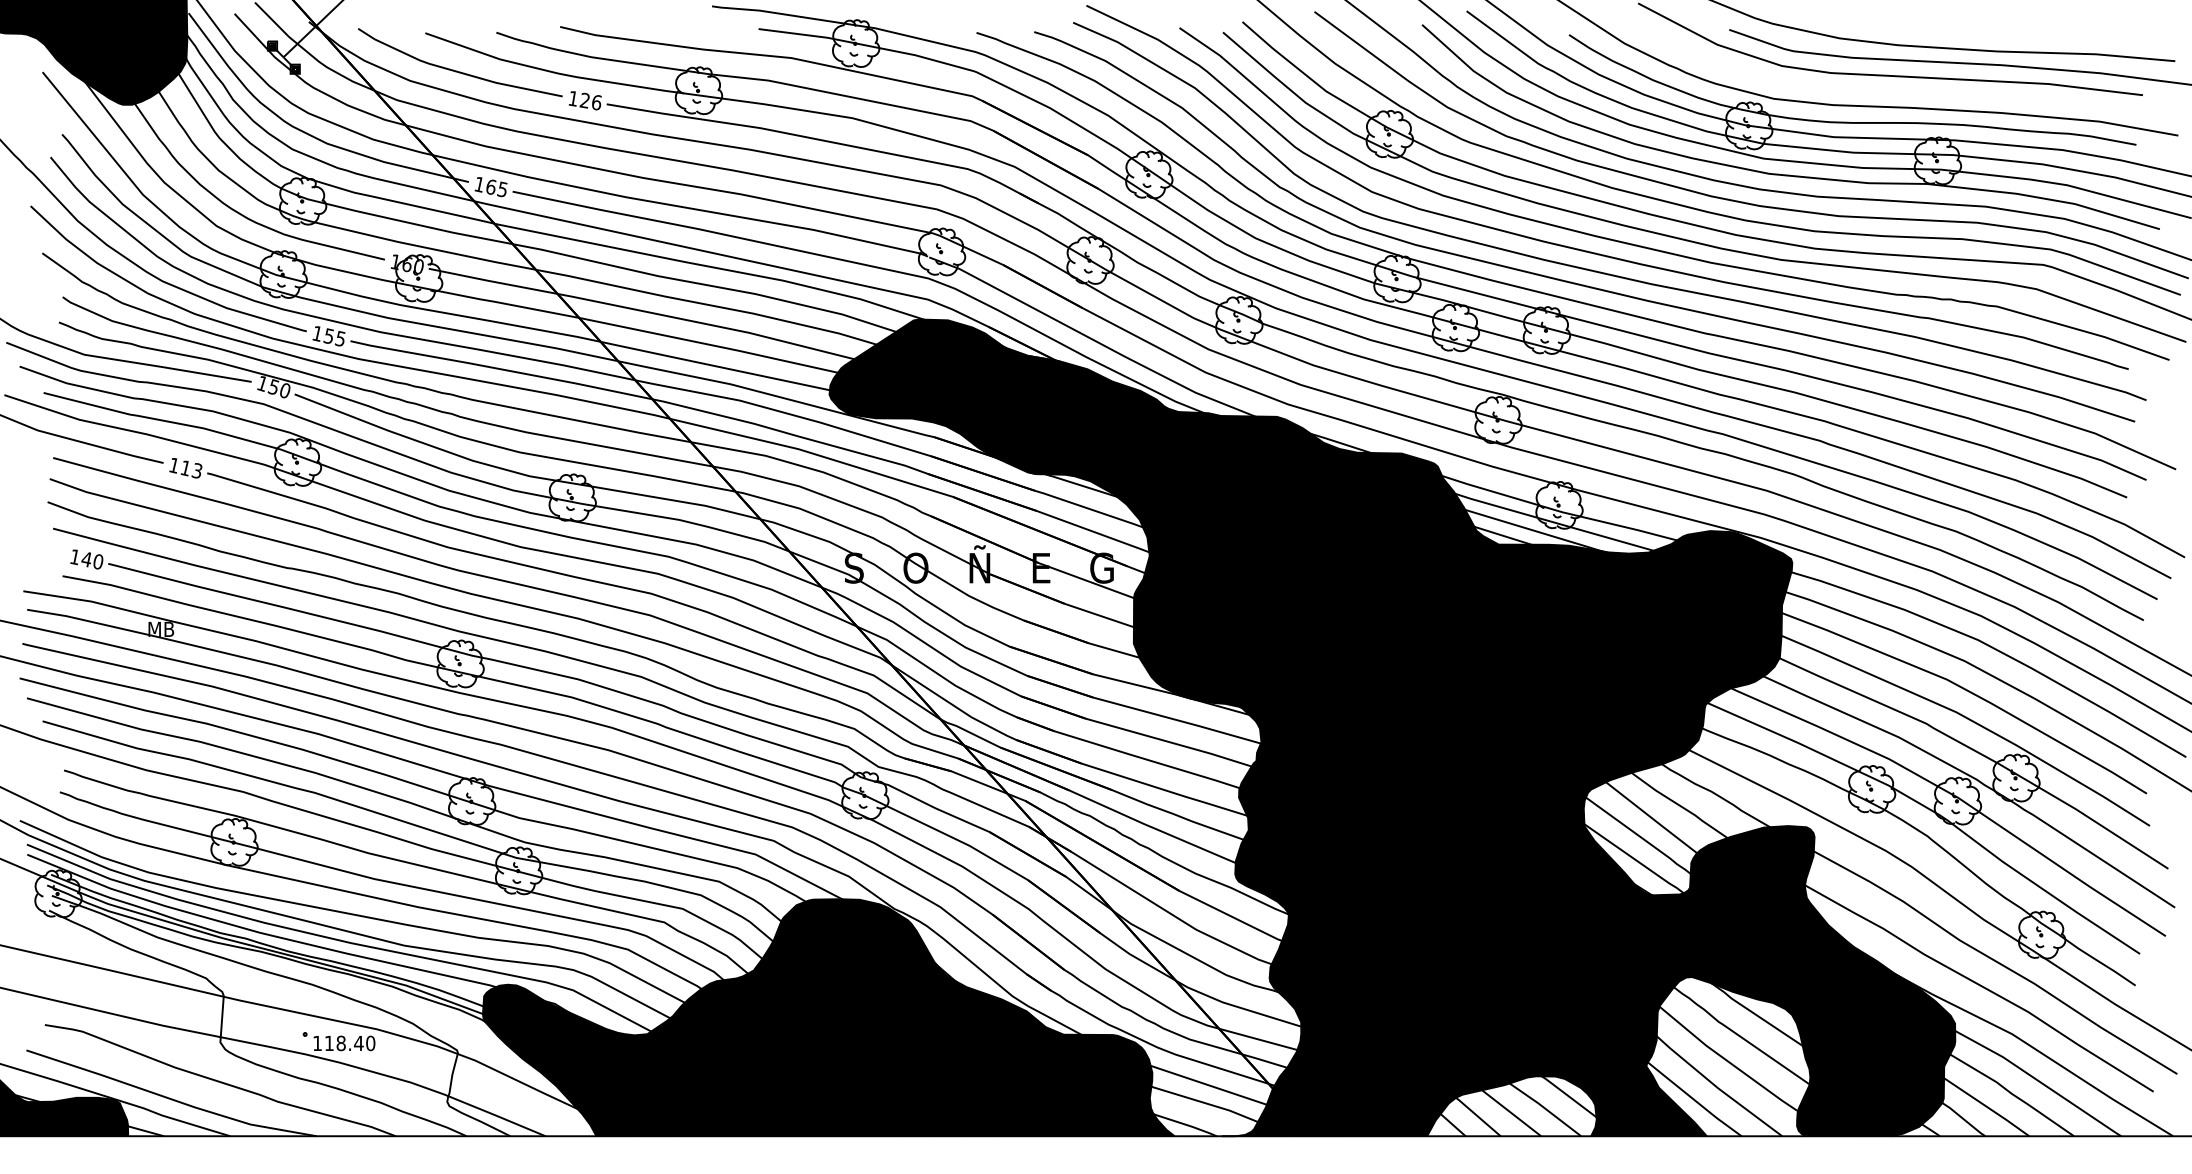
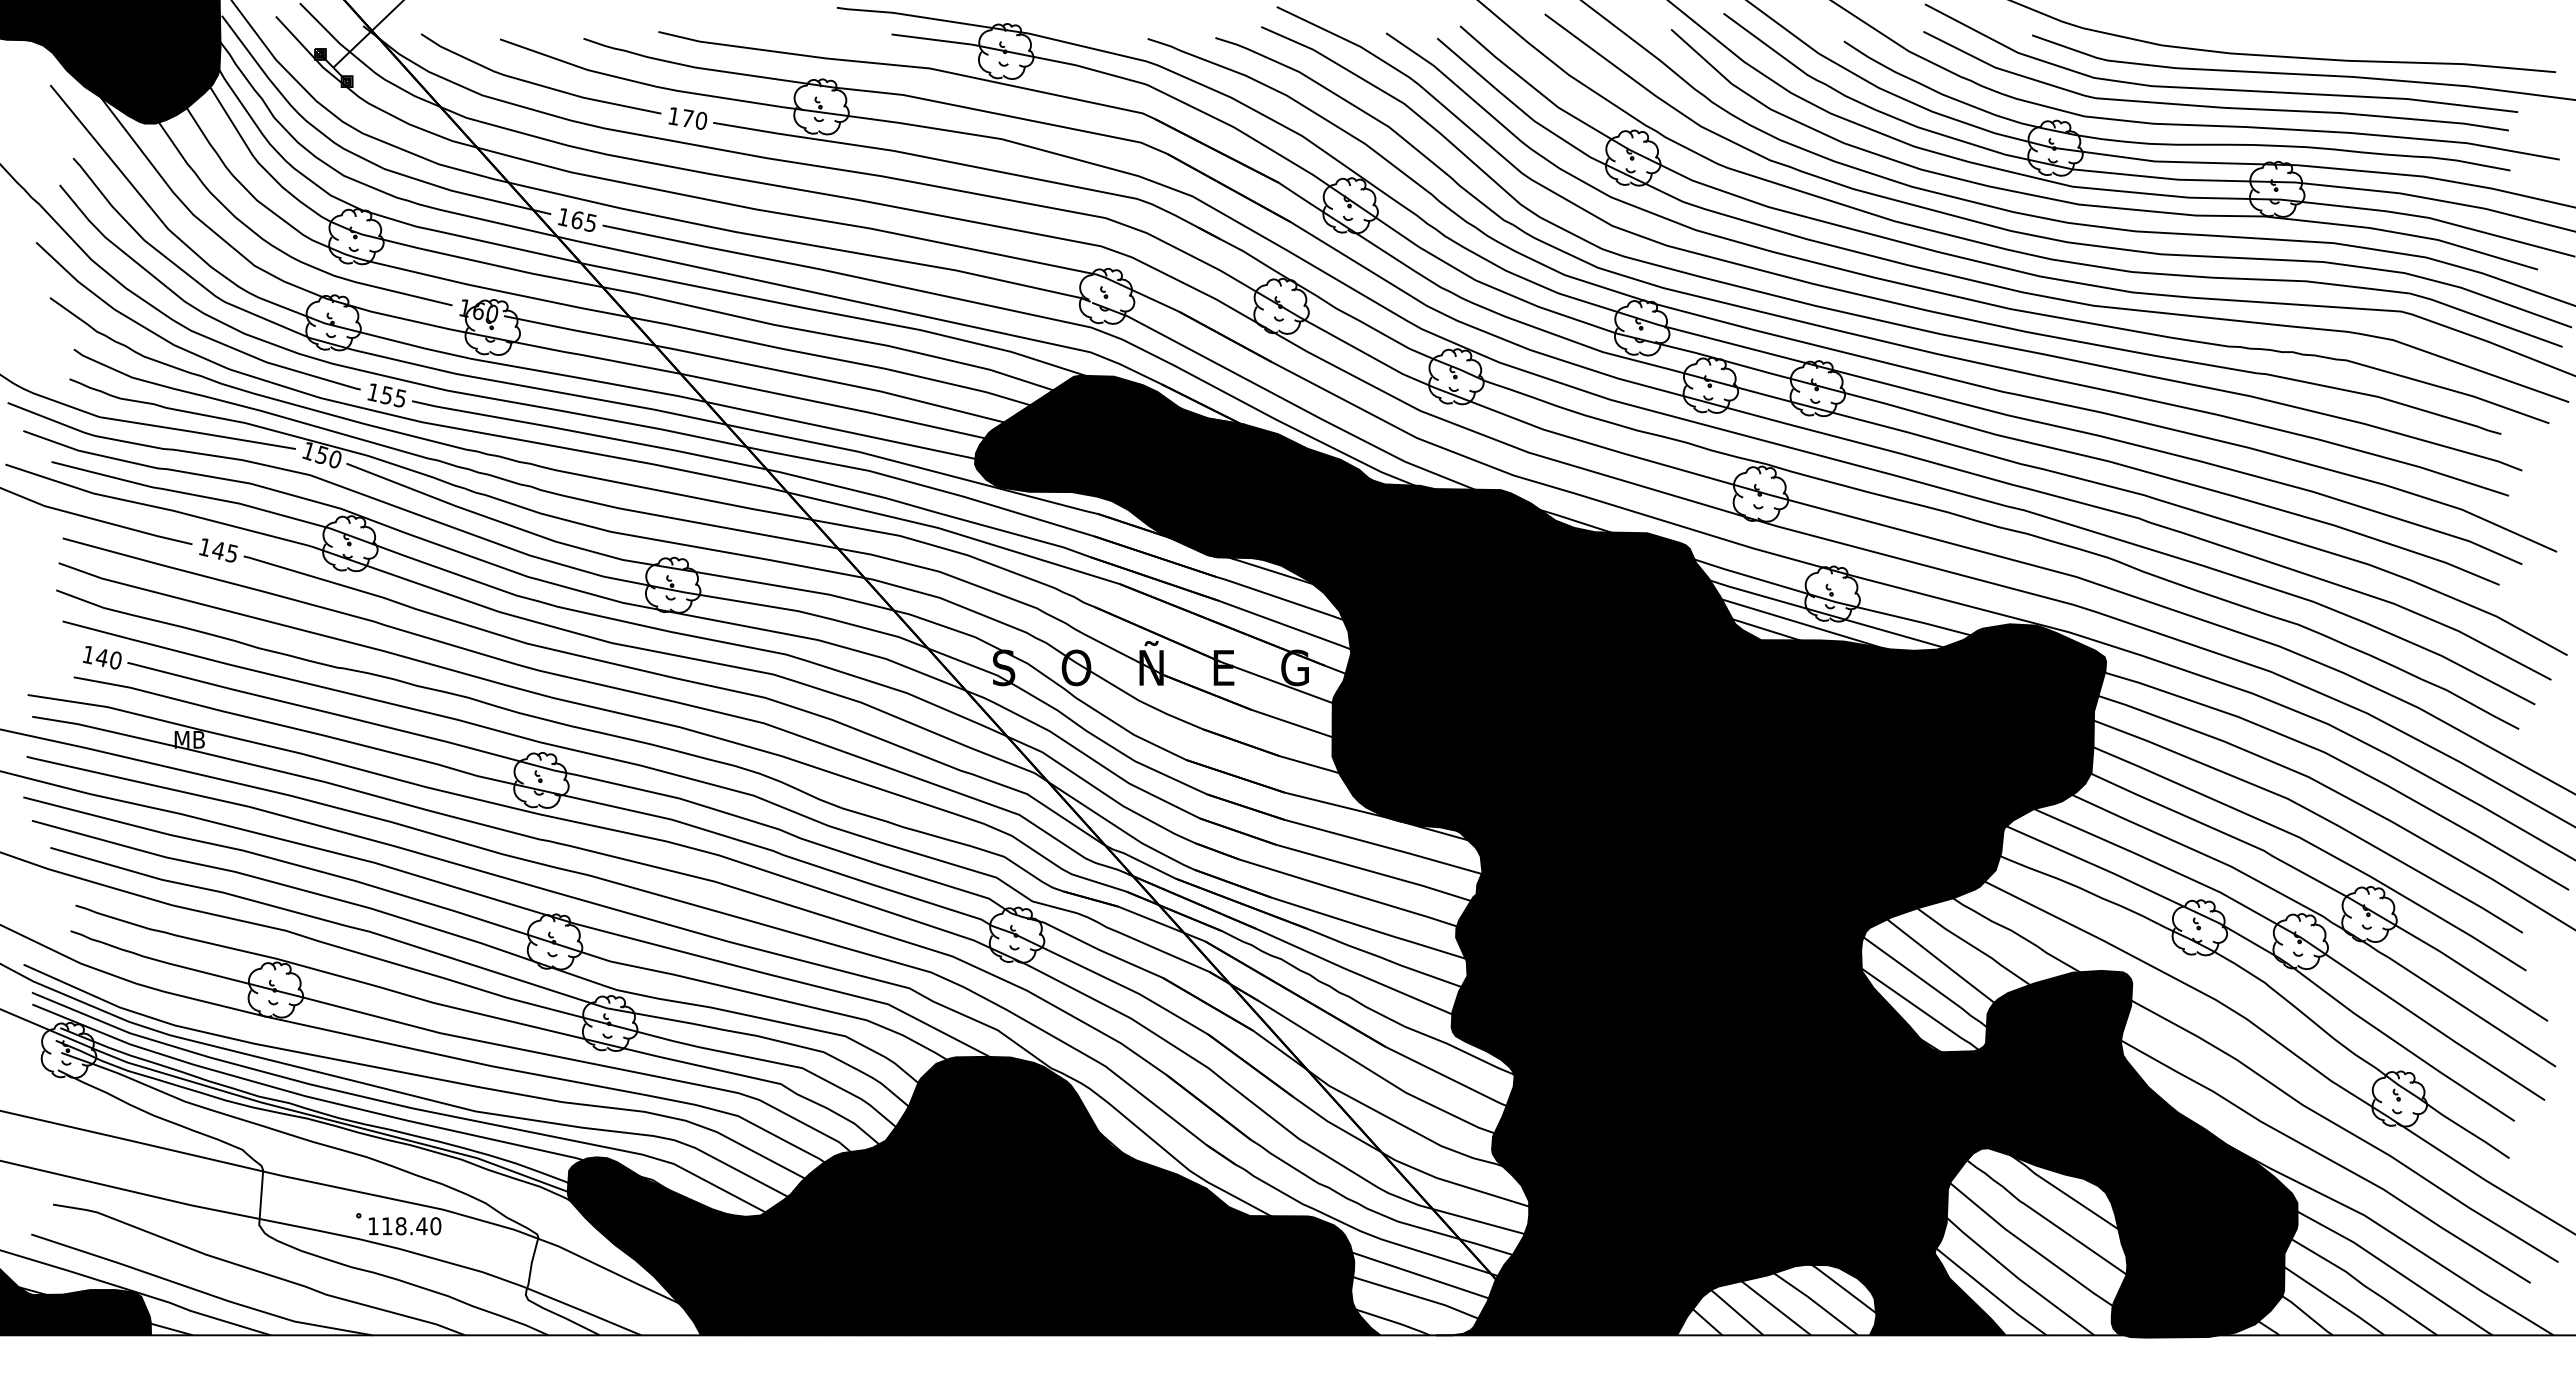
curve: (1881, 89) -> (2210, 105), added
text: (590, 101) -> (694, 119), 126 -> 170
text: (190, 469) -> (224, 551), 113 -> 145
fill: (1848, 1137) -> (2172, 1336), added

